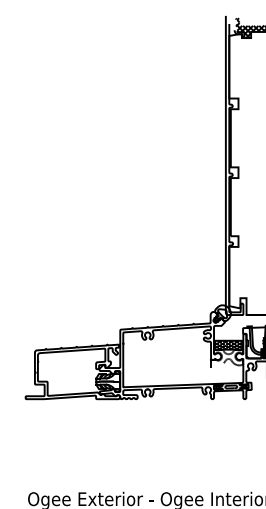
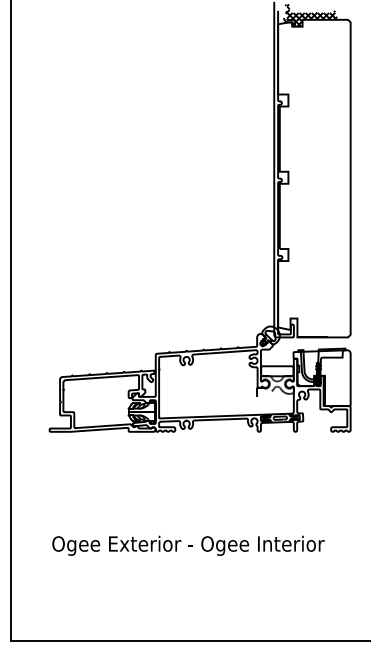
hatch: (228, 345) -> (277, 371), removed

